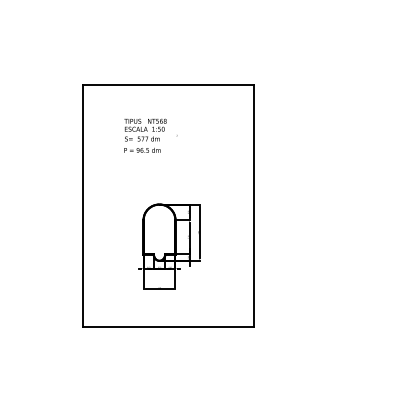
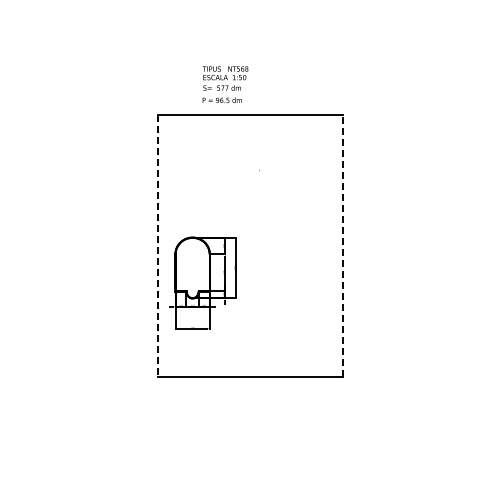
text: (145, 135) -> (225, 84), moved
line: (83, 206) -> (158, 246), solid -> dashed
line: (254, 206) -> (342, 246), solid -> dashed
part: (168, 246) -> (202, 282), moved

